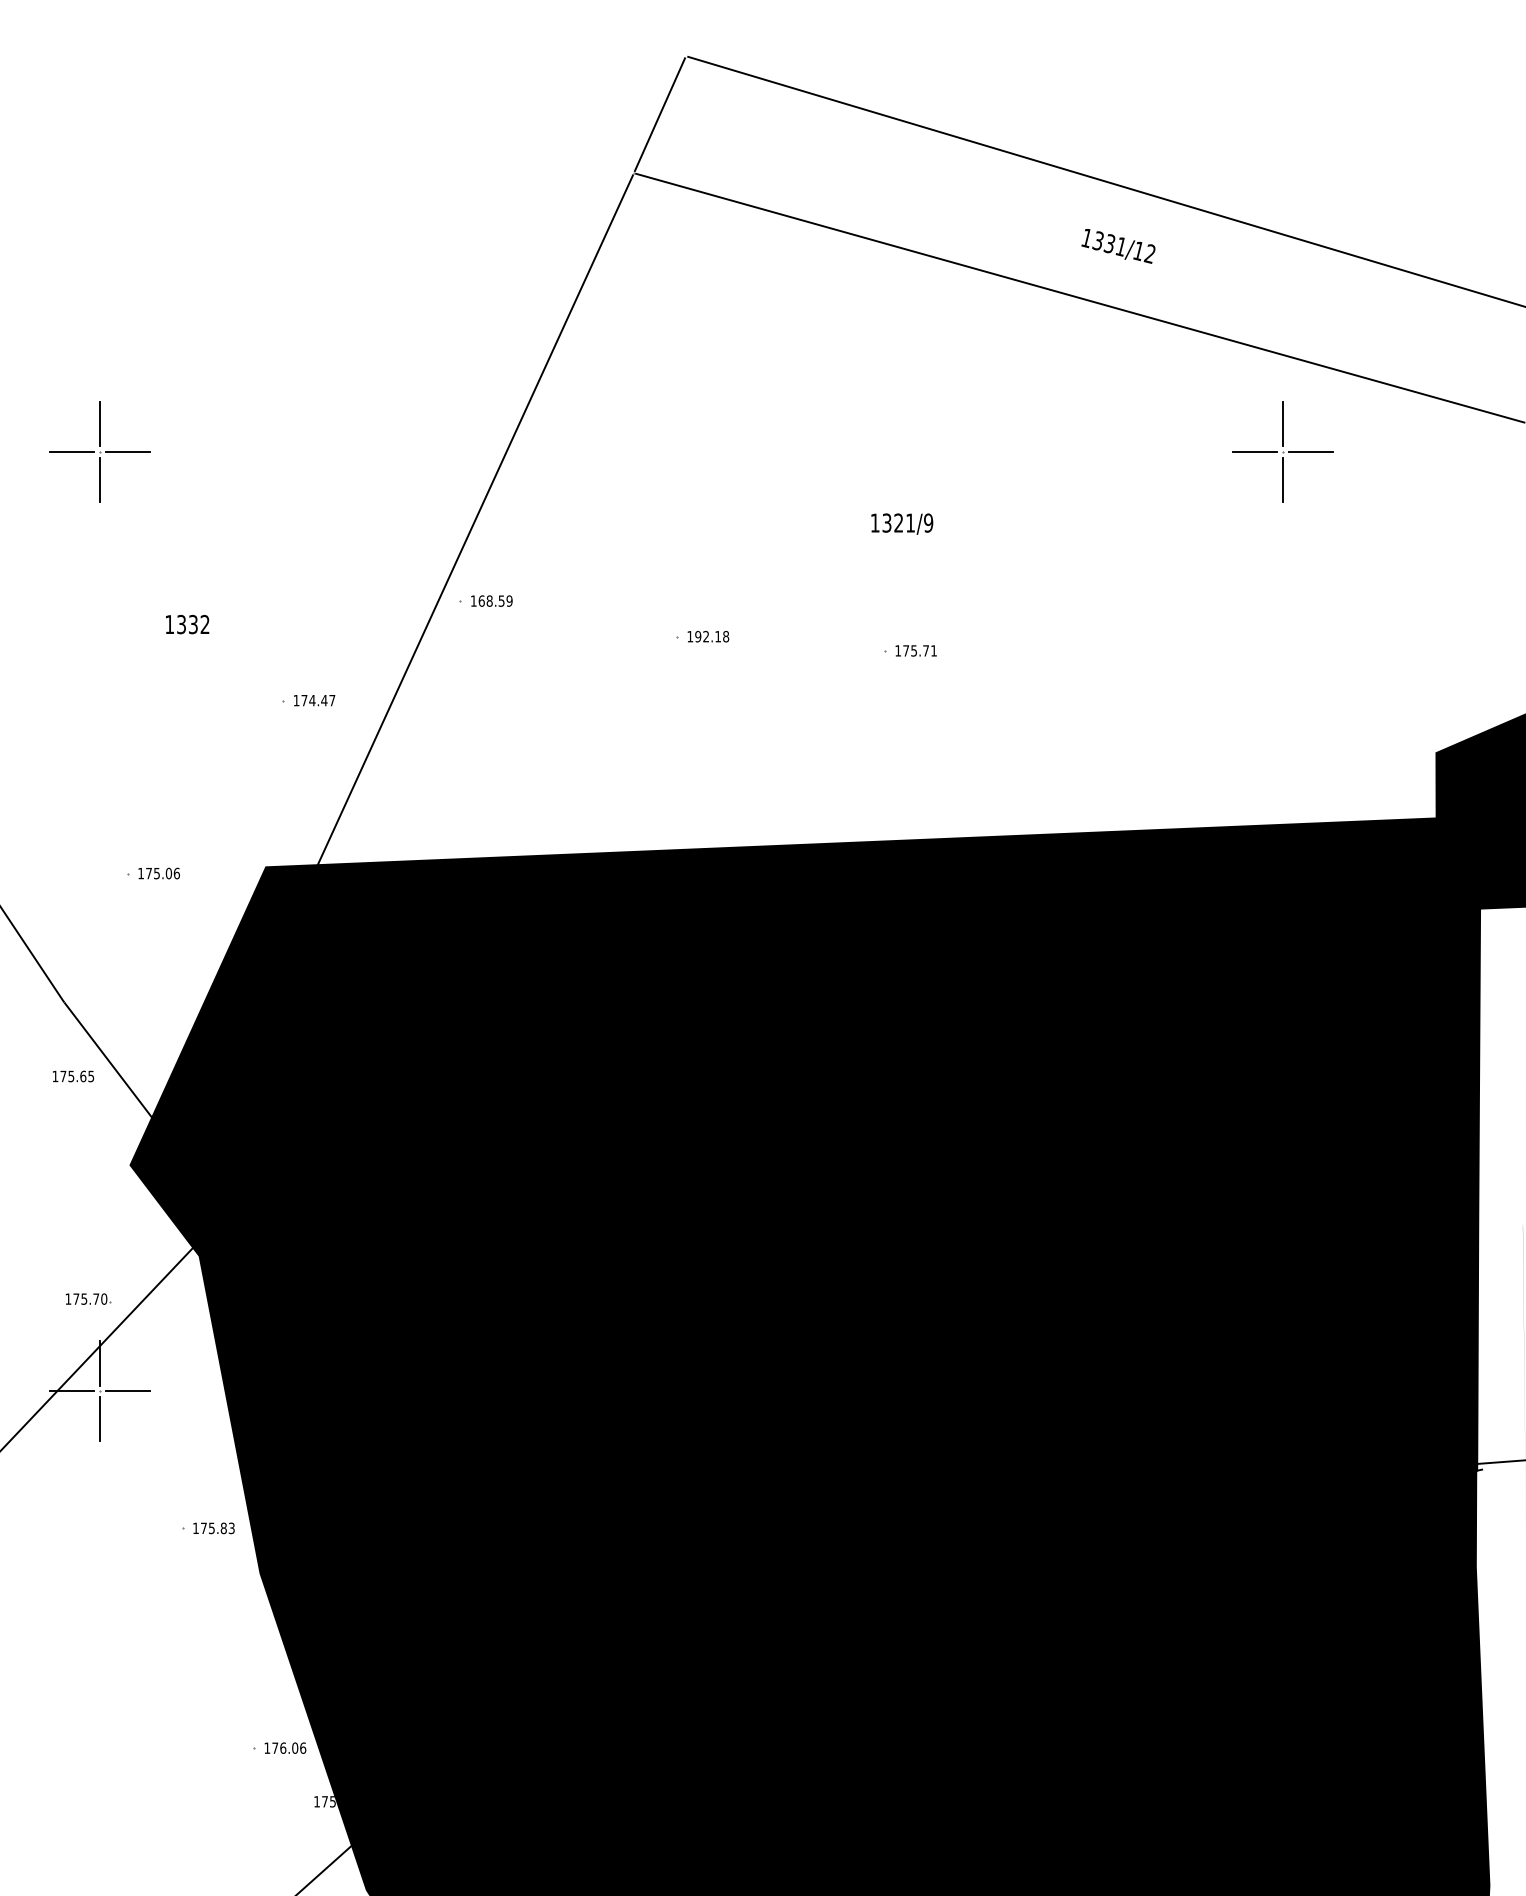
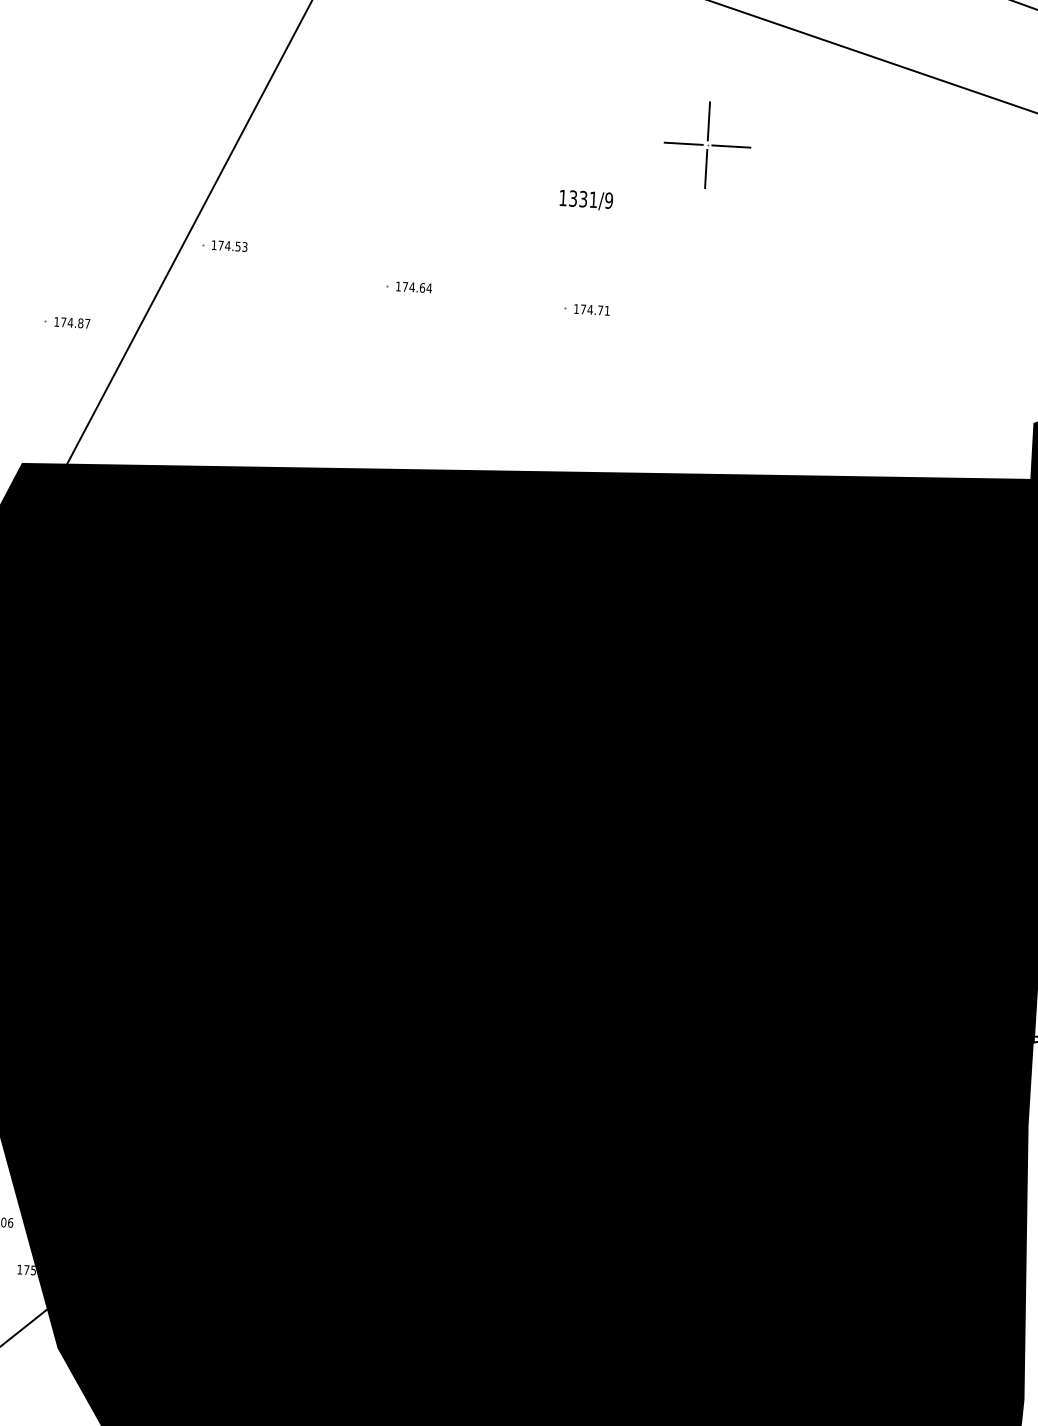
part: (1282, 451) -> (707, 144), moved
text: (898, 523) -> (583, 199), 1321/9 -> 1331/9
text: (495, 600) -> (232, 245), 168.59 -> 174.53
text: (711, 636) -> (416, 287), 192.18 -> 174.64
text: (913, 650) -> (589, 309), 175.71 -> 174.71
text: (324, 700) -> (80, 323), 174.47 -> 174.87

